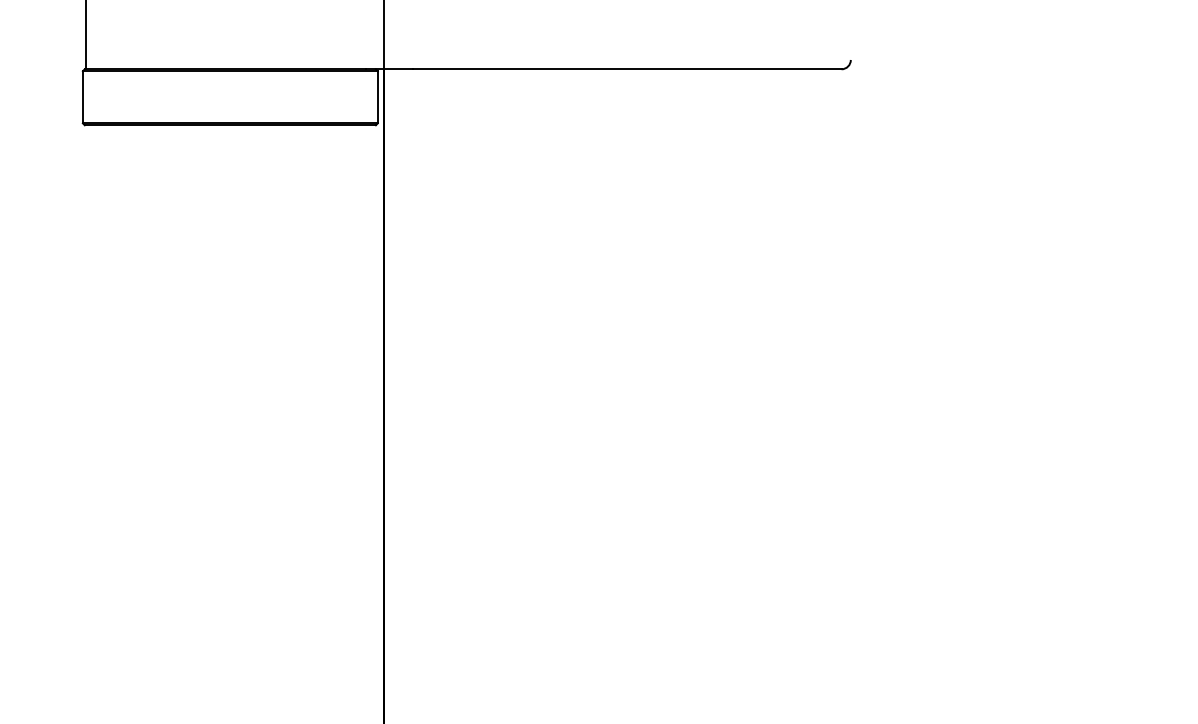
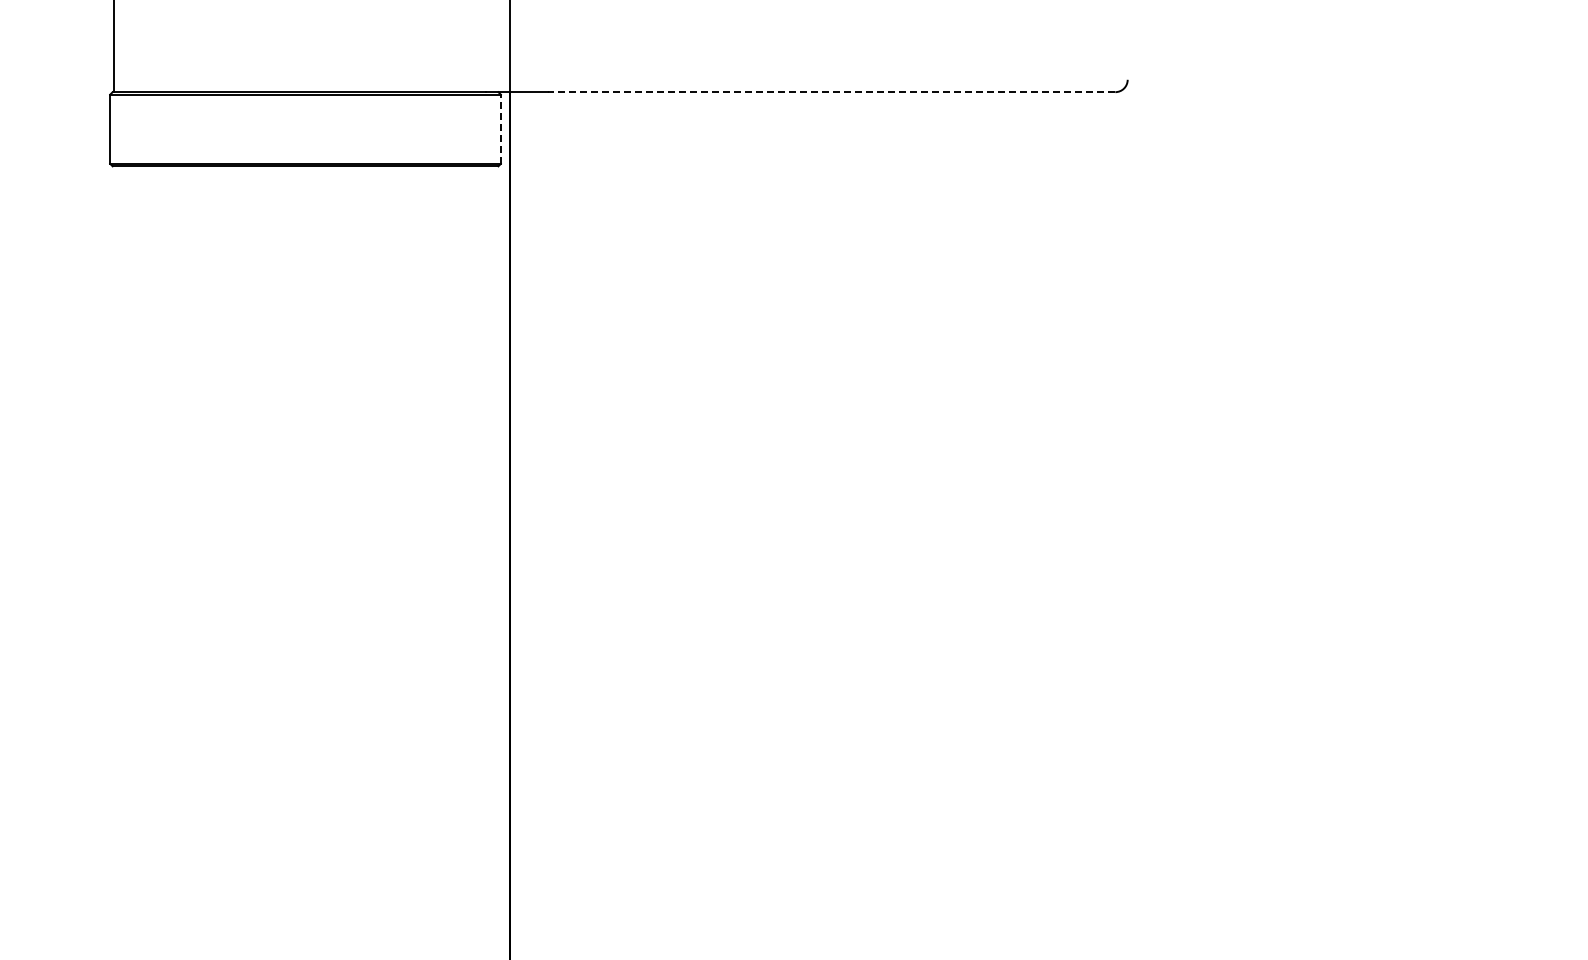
line: (627, 69) -> (831, 92), solid -> dashed
line: (377, 97) -> (500, 129), solid -> dashed

